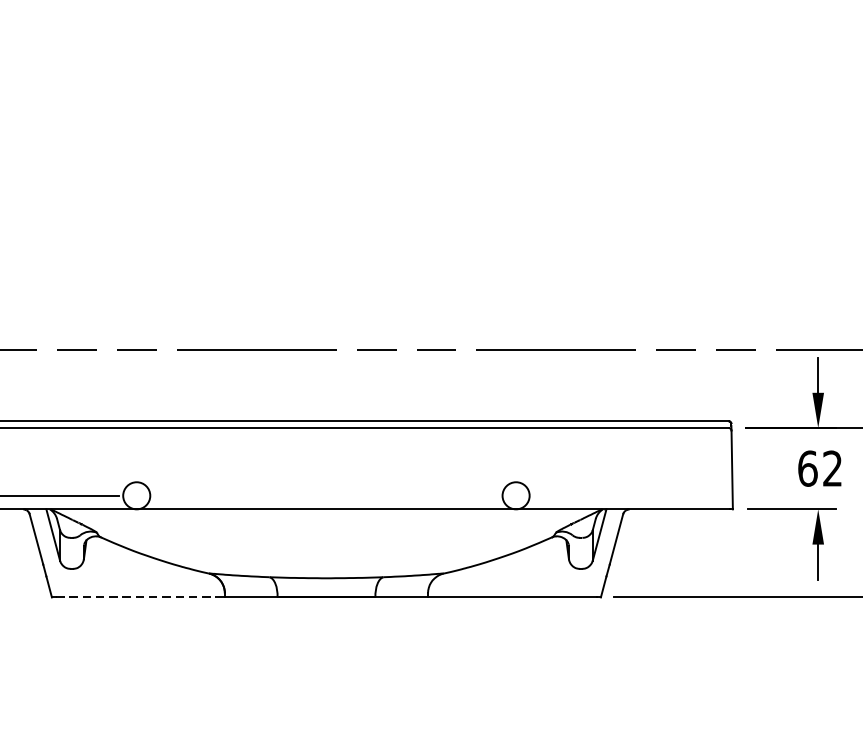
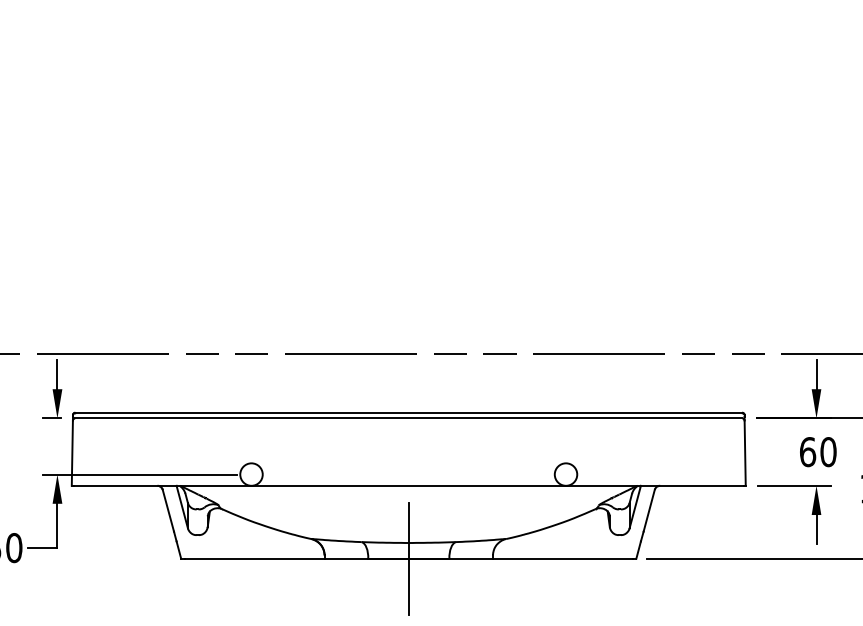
text: (832, 469) -> (828, 452), 62 -> 60
line: (140, 597) -> (254, 558), dashed -> solid
line: (326, 597) -> (408, 558), added

